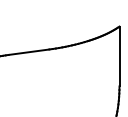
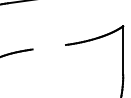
line: (28, 52) -> (48, 47), removed

